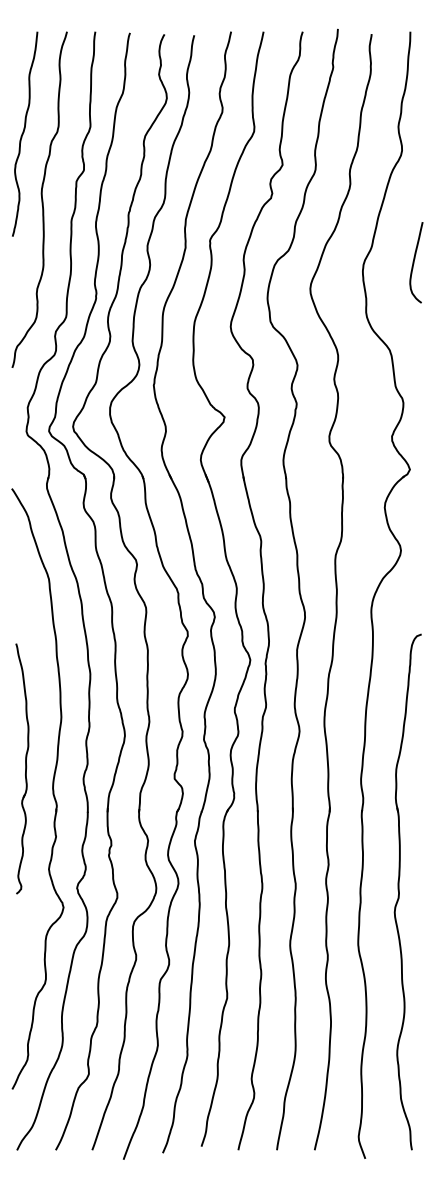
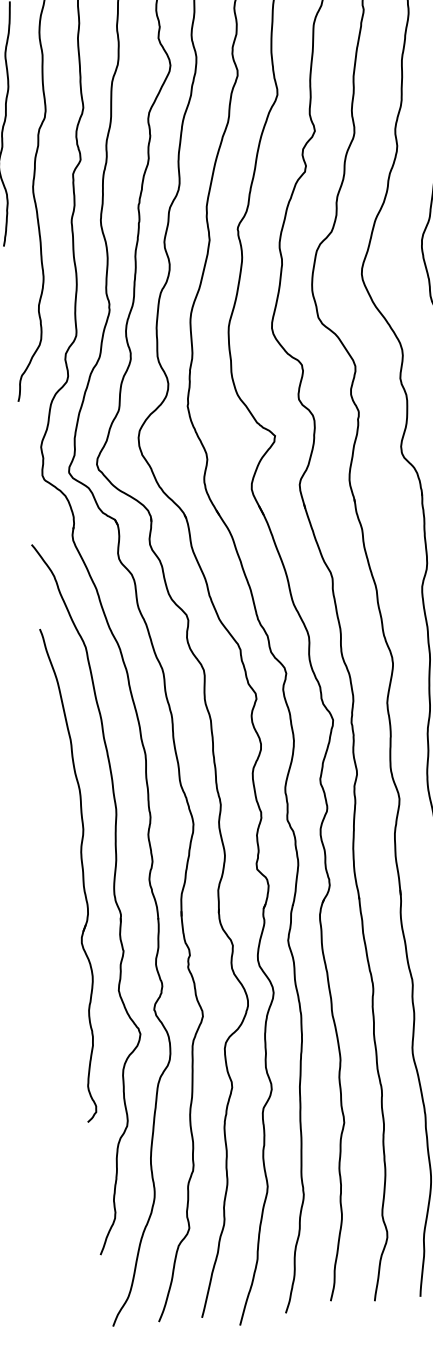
part: (22, 768) -> (76, 874), size x1.67

